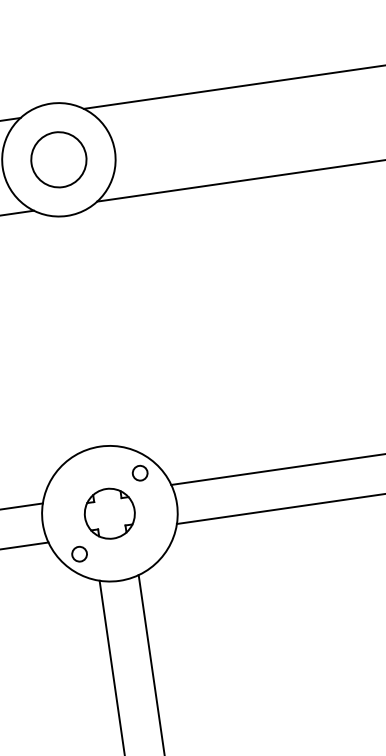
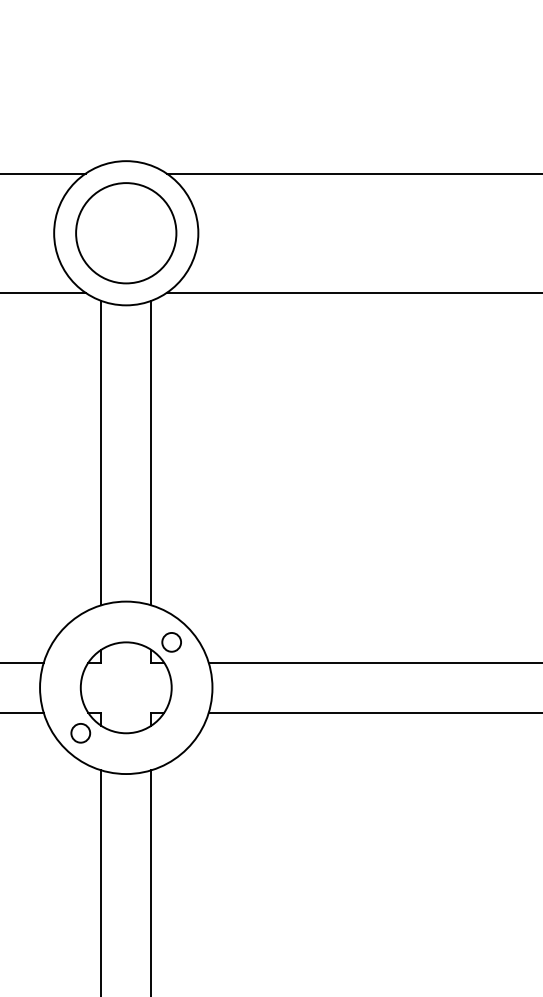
circle: (59, 159) -> (126, 233), size x1.43
line: (103, 327) -> (151, 452), added
line: (64, 333) -> (101, 452), added
part: (109, 513) -> (125, 687), size x1.43

